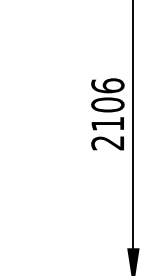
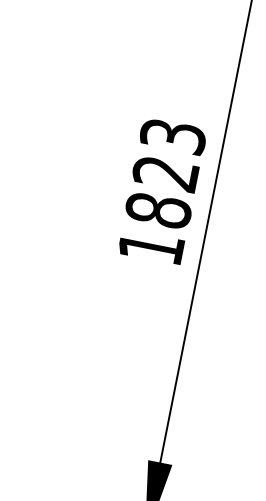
text: (107, 114) -> (161, 191), 2106 -> 1823

